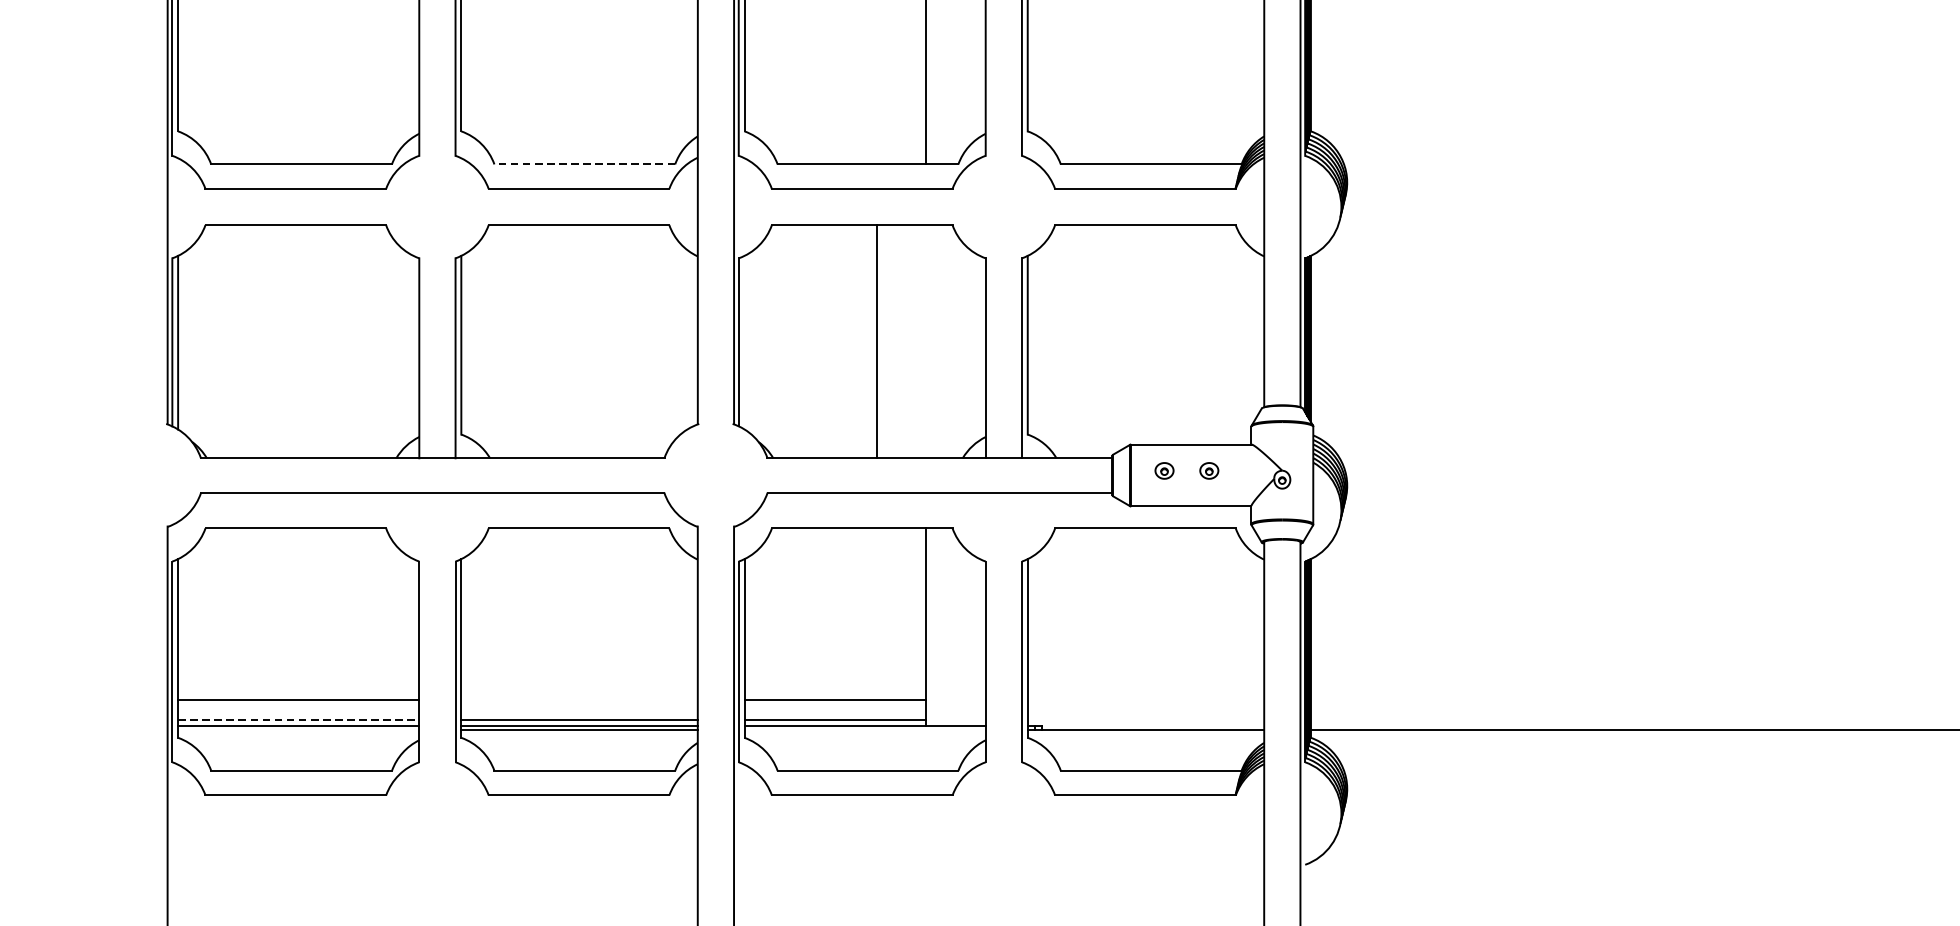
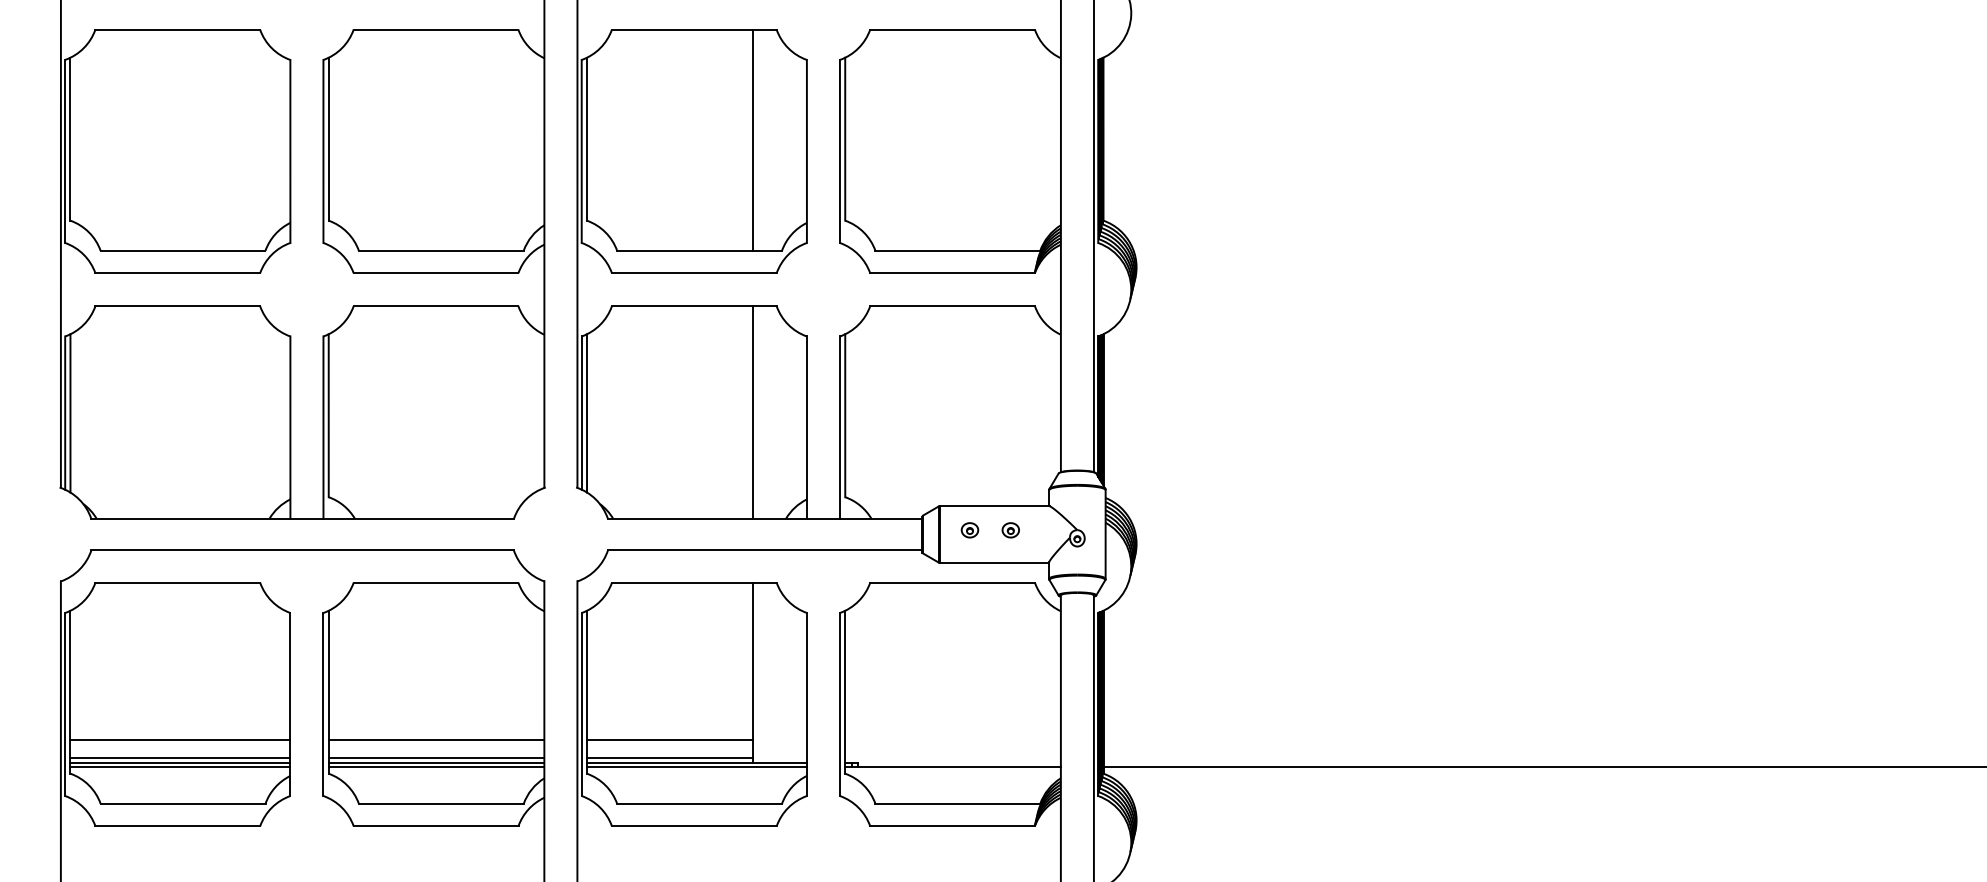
line: (583, 164) -> (440, 250), dashed -> solid
line: (876, 341) -> (752, 412), moved
line: (744, 342) -> (586, 413), added
line: (579, 700) -> (436, 739), added
line: (298, 720) -> (180, 757), dashed -> solid
line: (298, 729) -> (180, 766), added
line: (864, 729) -> (696, 766), added

